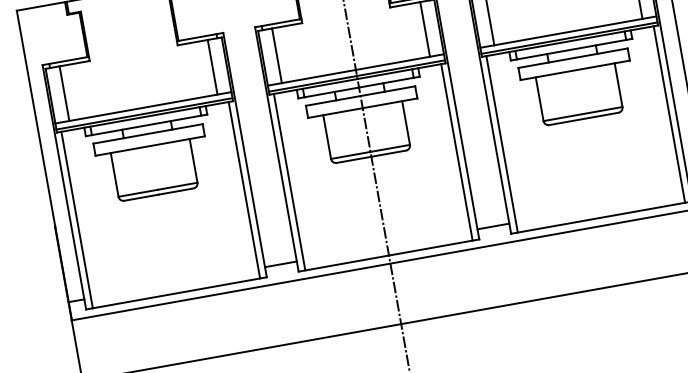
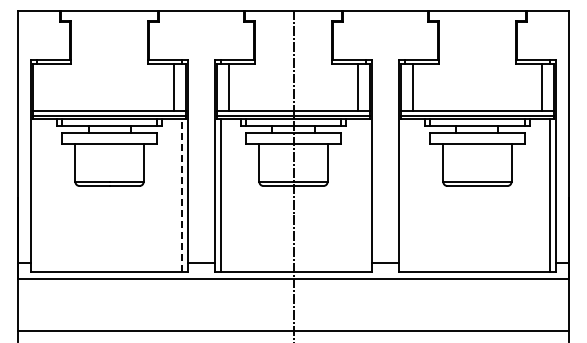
line: (64, 92) -> (45, 86), removed
line: (502, 143) -> (405, 194), removed
line: (456, 151) -> (365, 194), removed
line: (243, 189) -> (181, 194), solid -> dashed
line: (77, 219) -> (37, 194), removed

